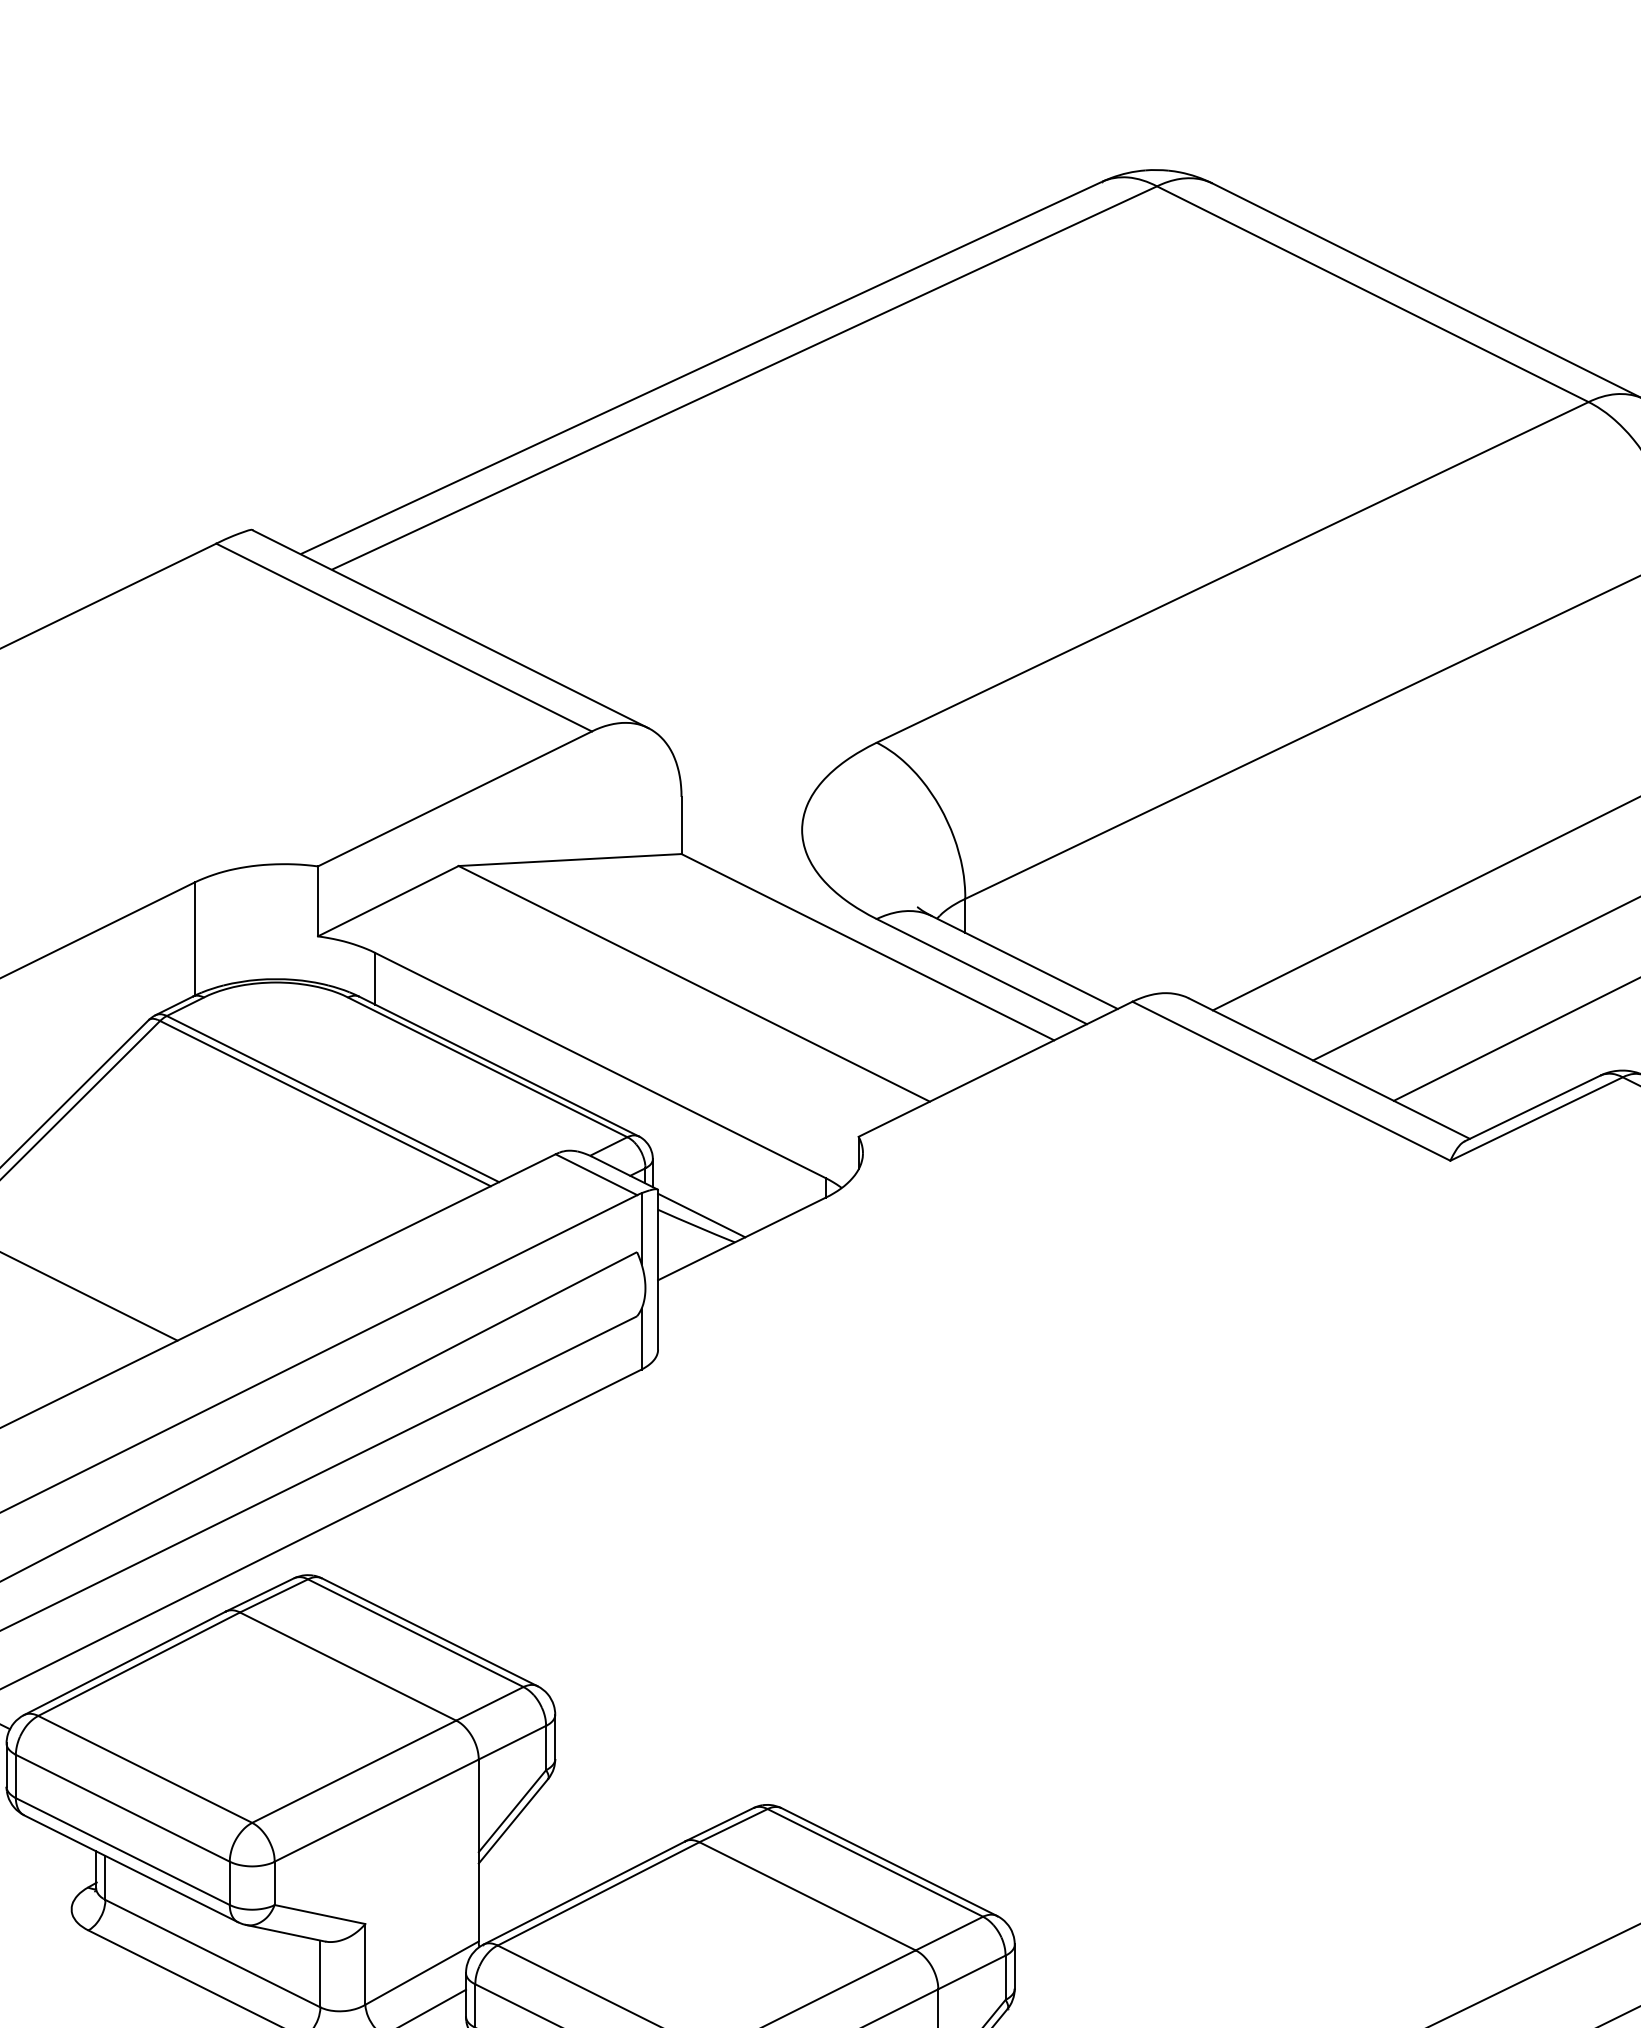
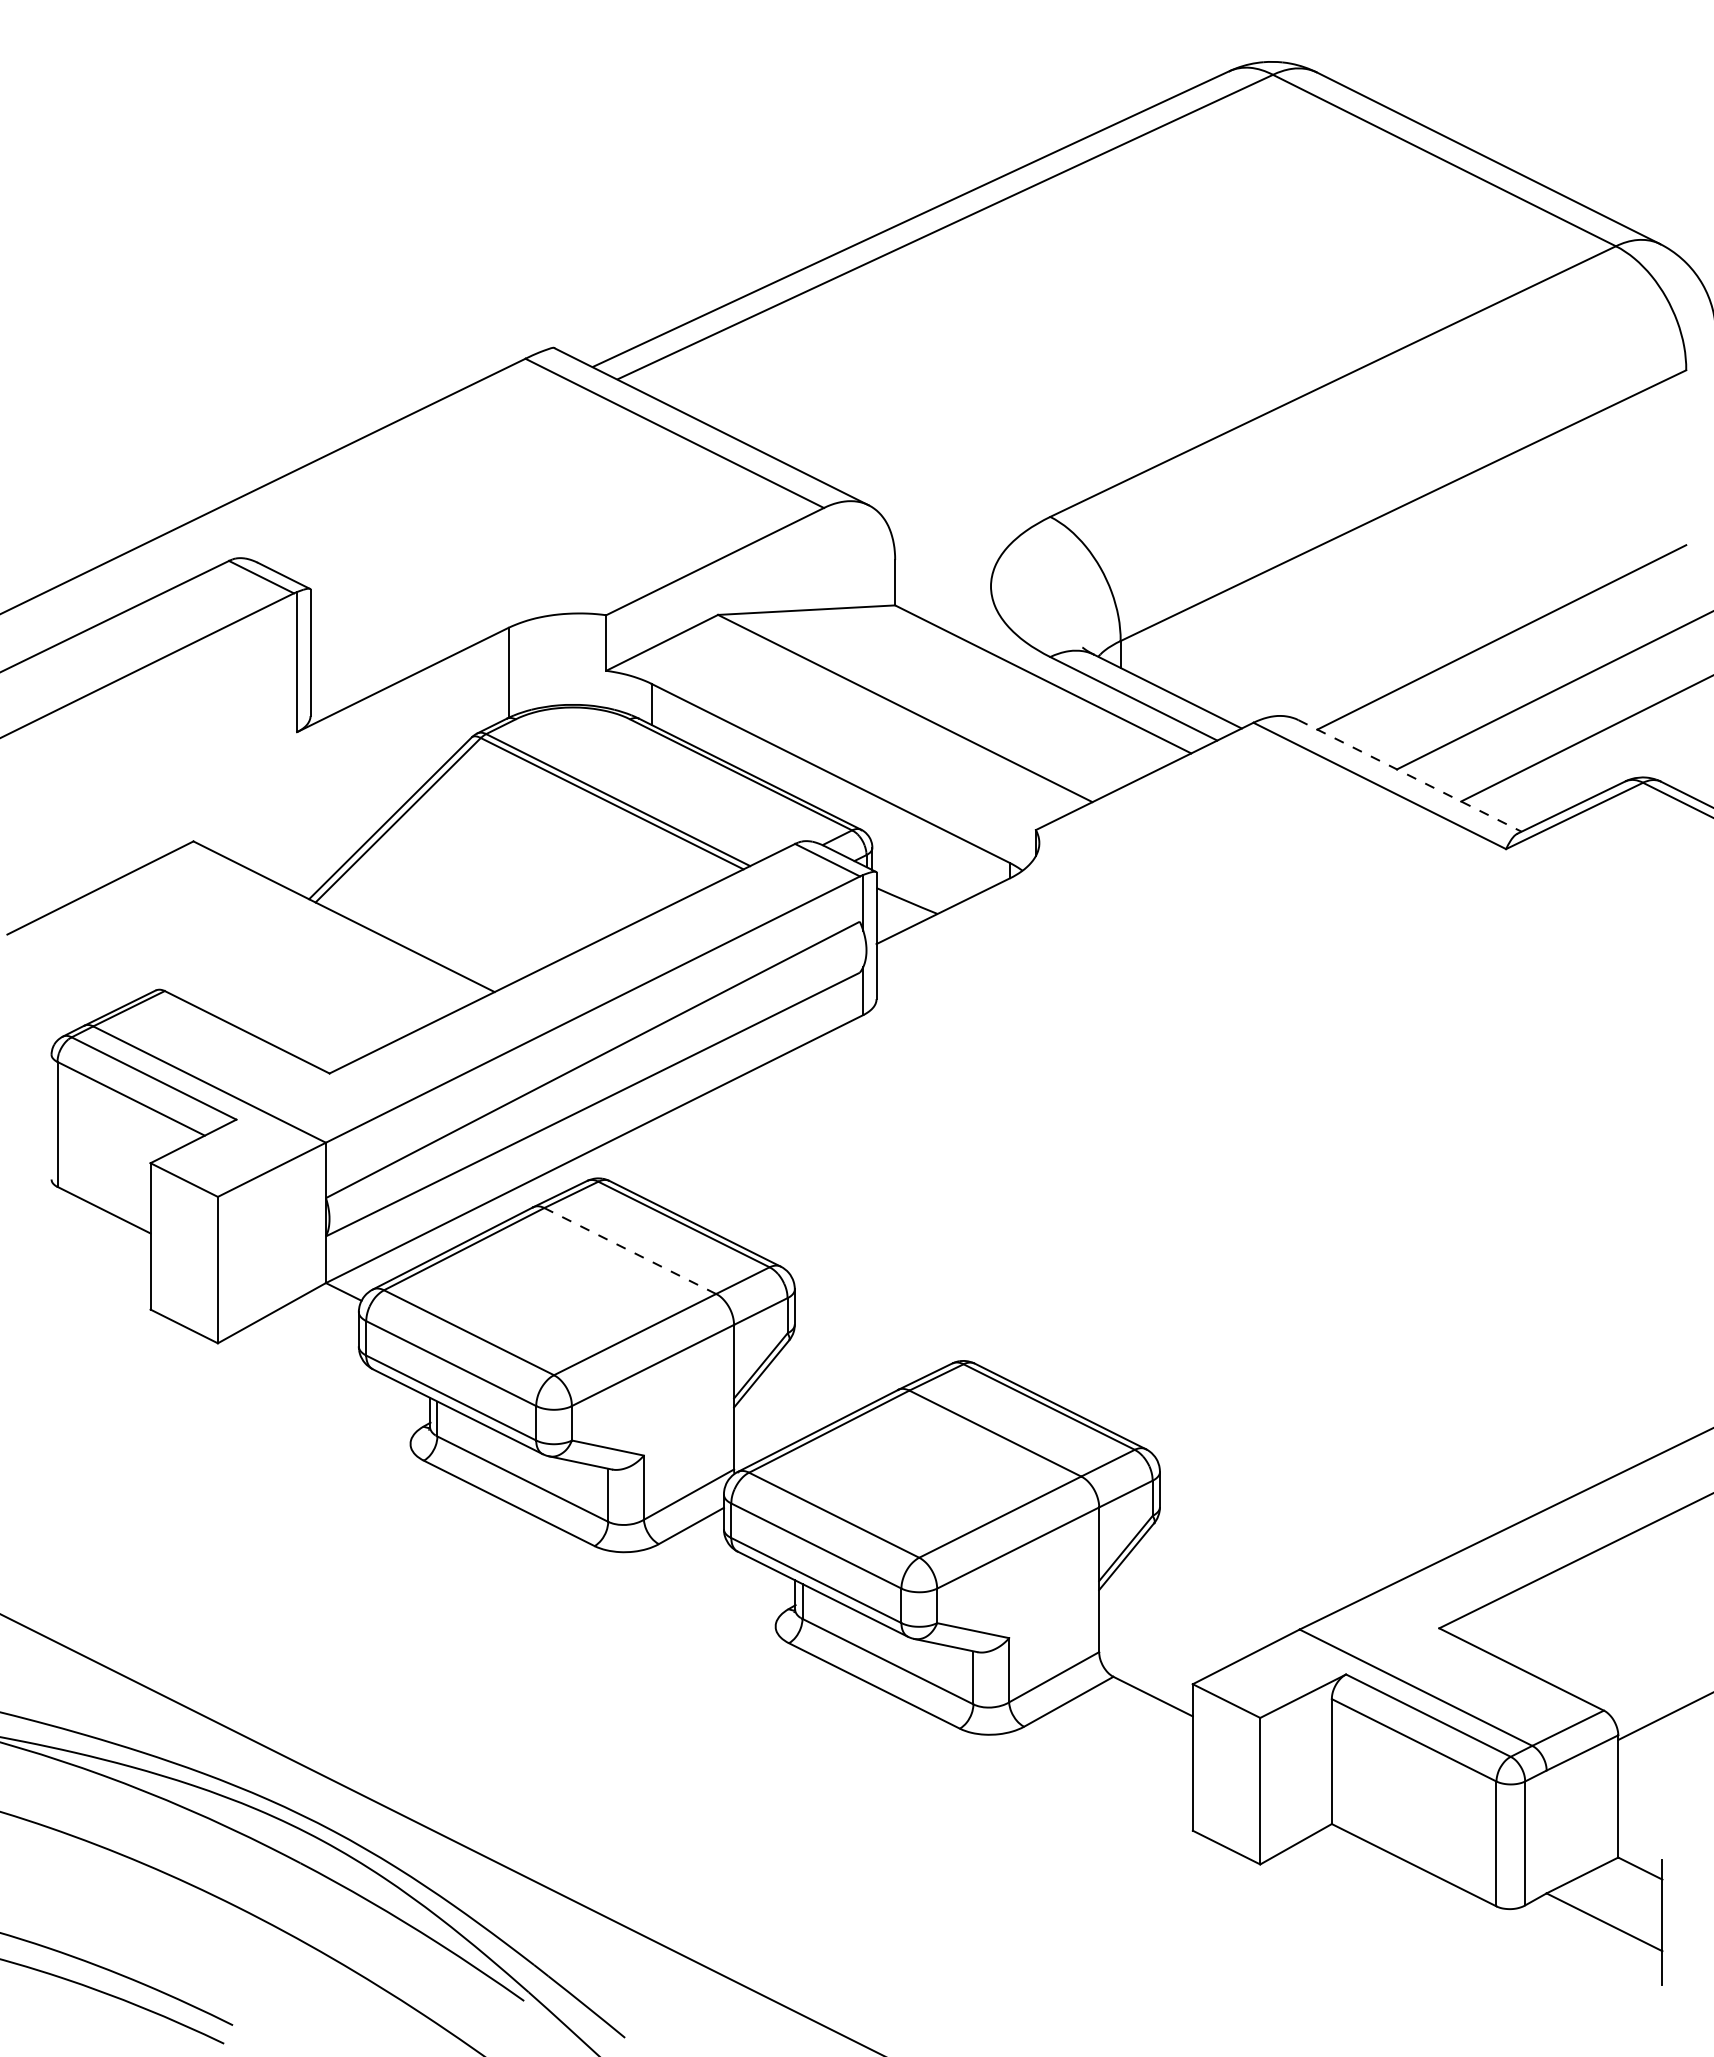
line: (1330, 1068) -> (1410, 775), solid -> dashed
line: (700, 1215) -> (910, 892), removed
line: (347, 1665) -> (629, 1250), solid -> dashed

